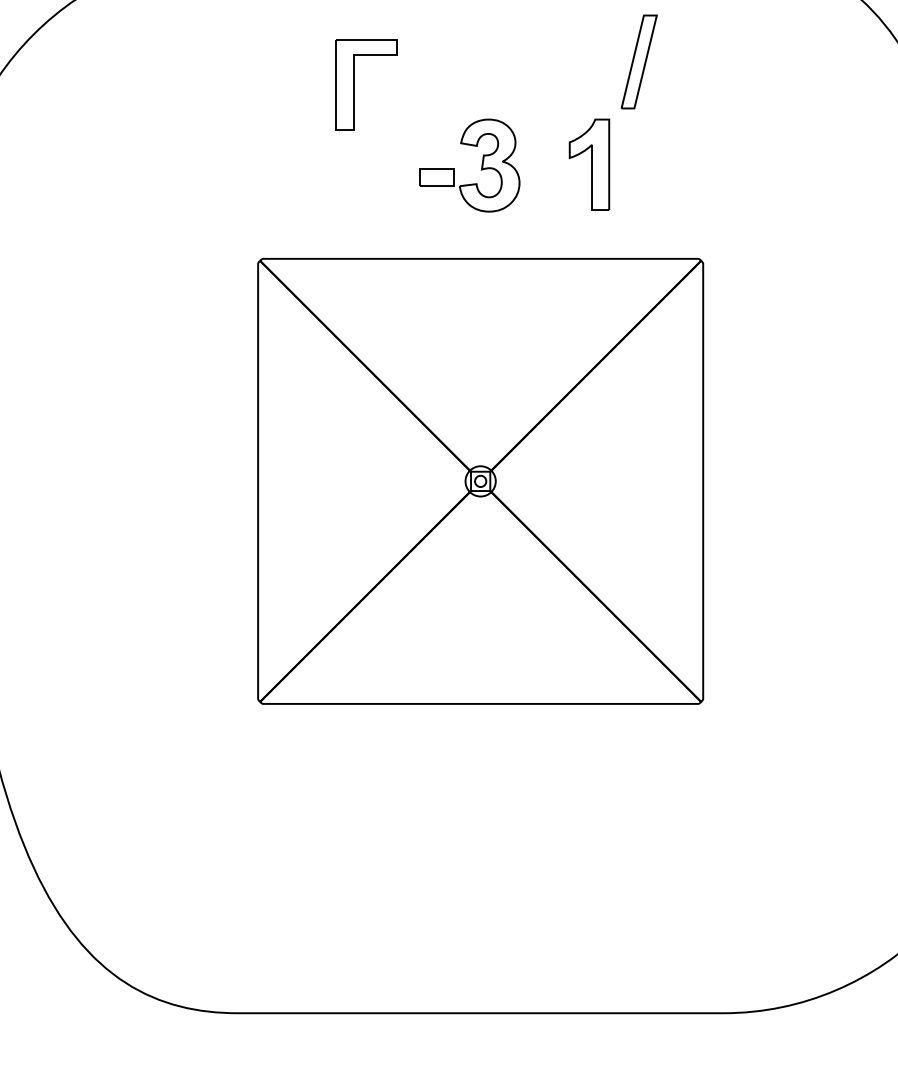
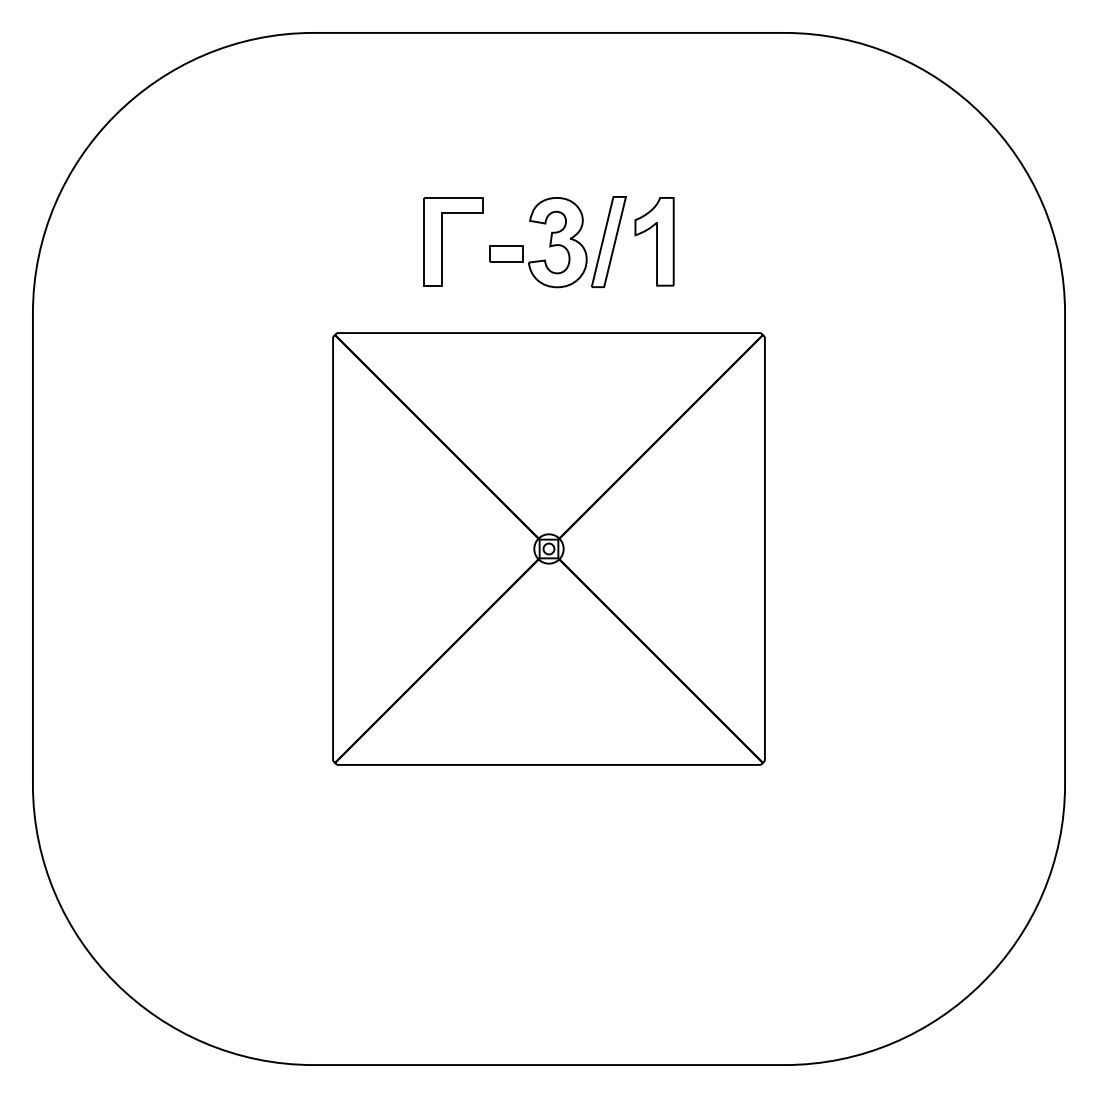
part: (638, 61) -> (608, 241), moved
part: (354, 84) -> (442, 241), moved

